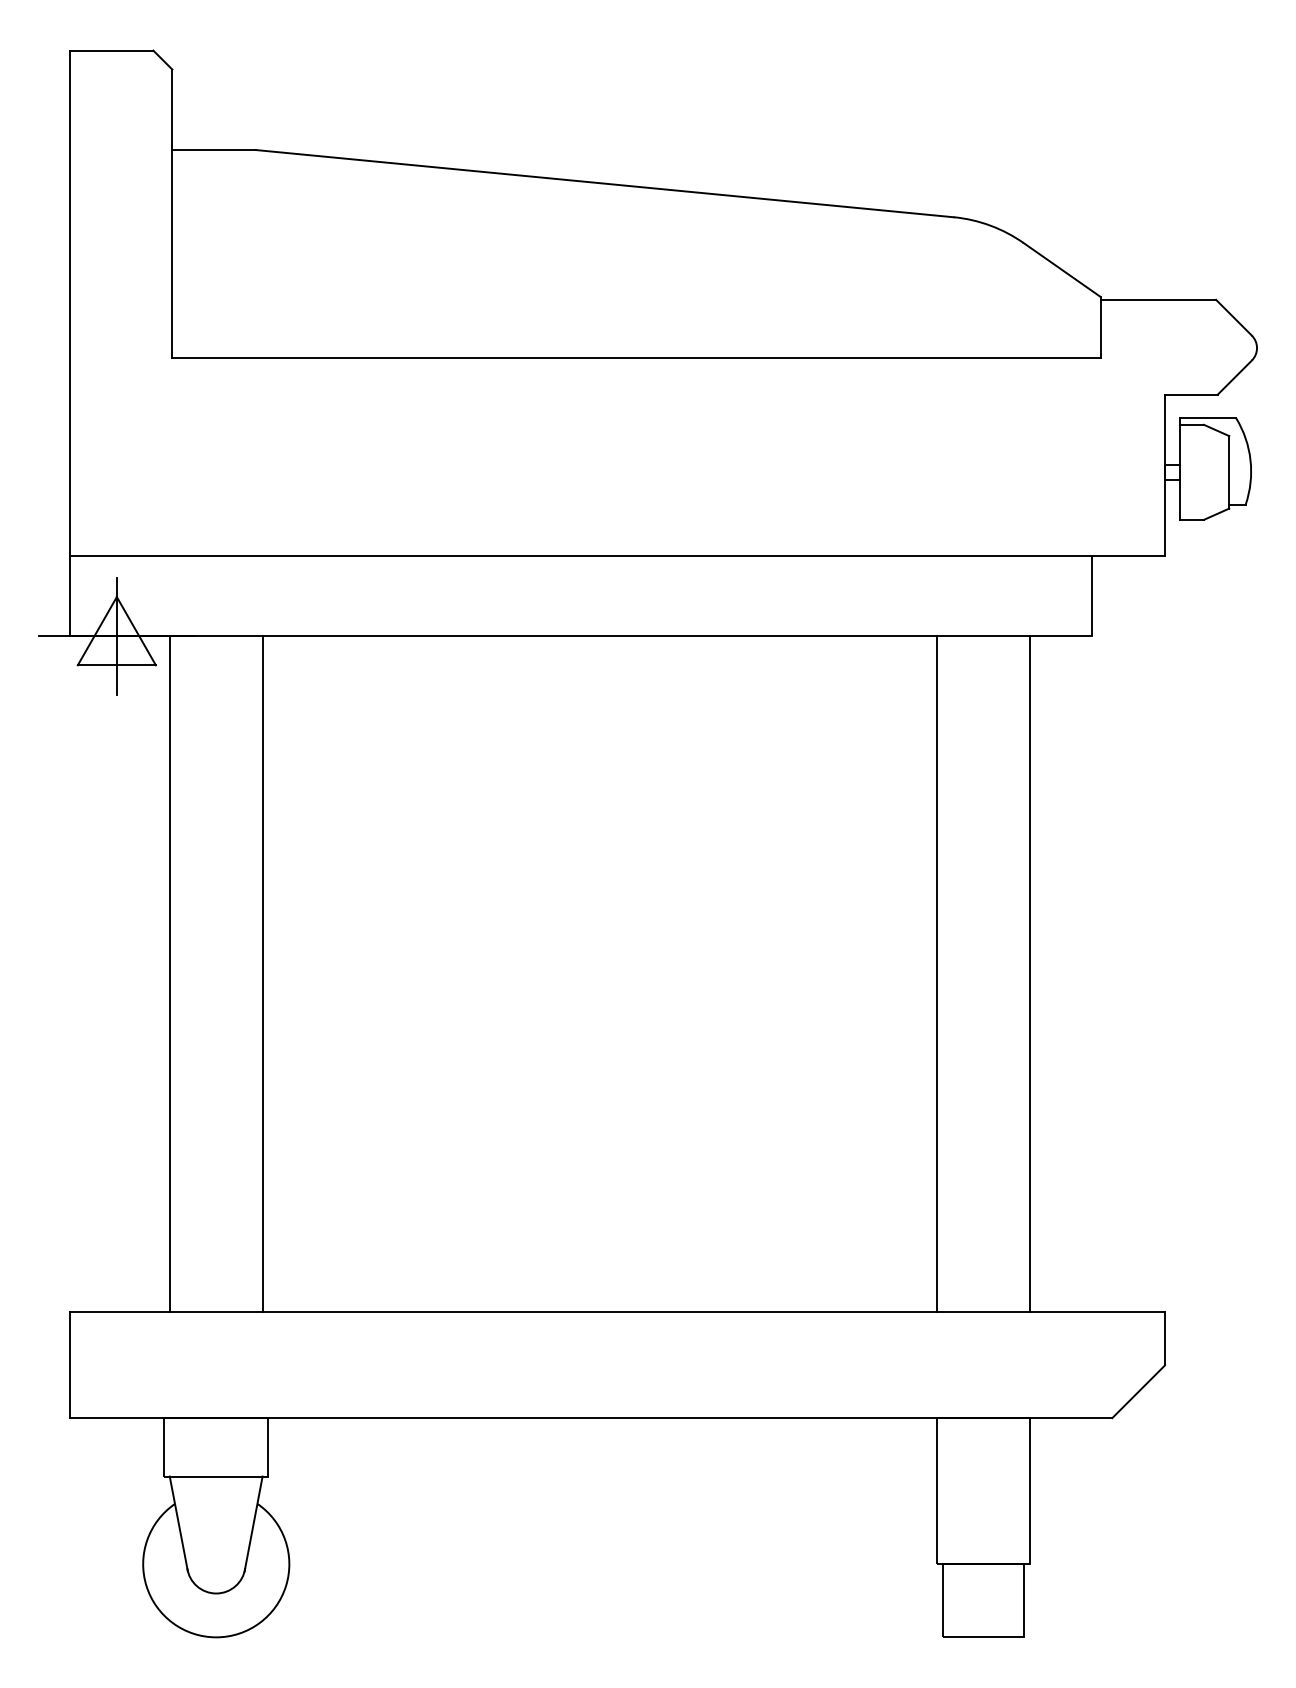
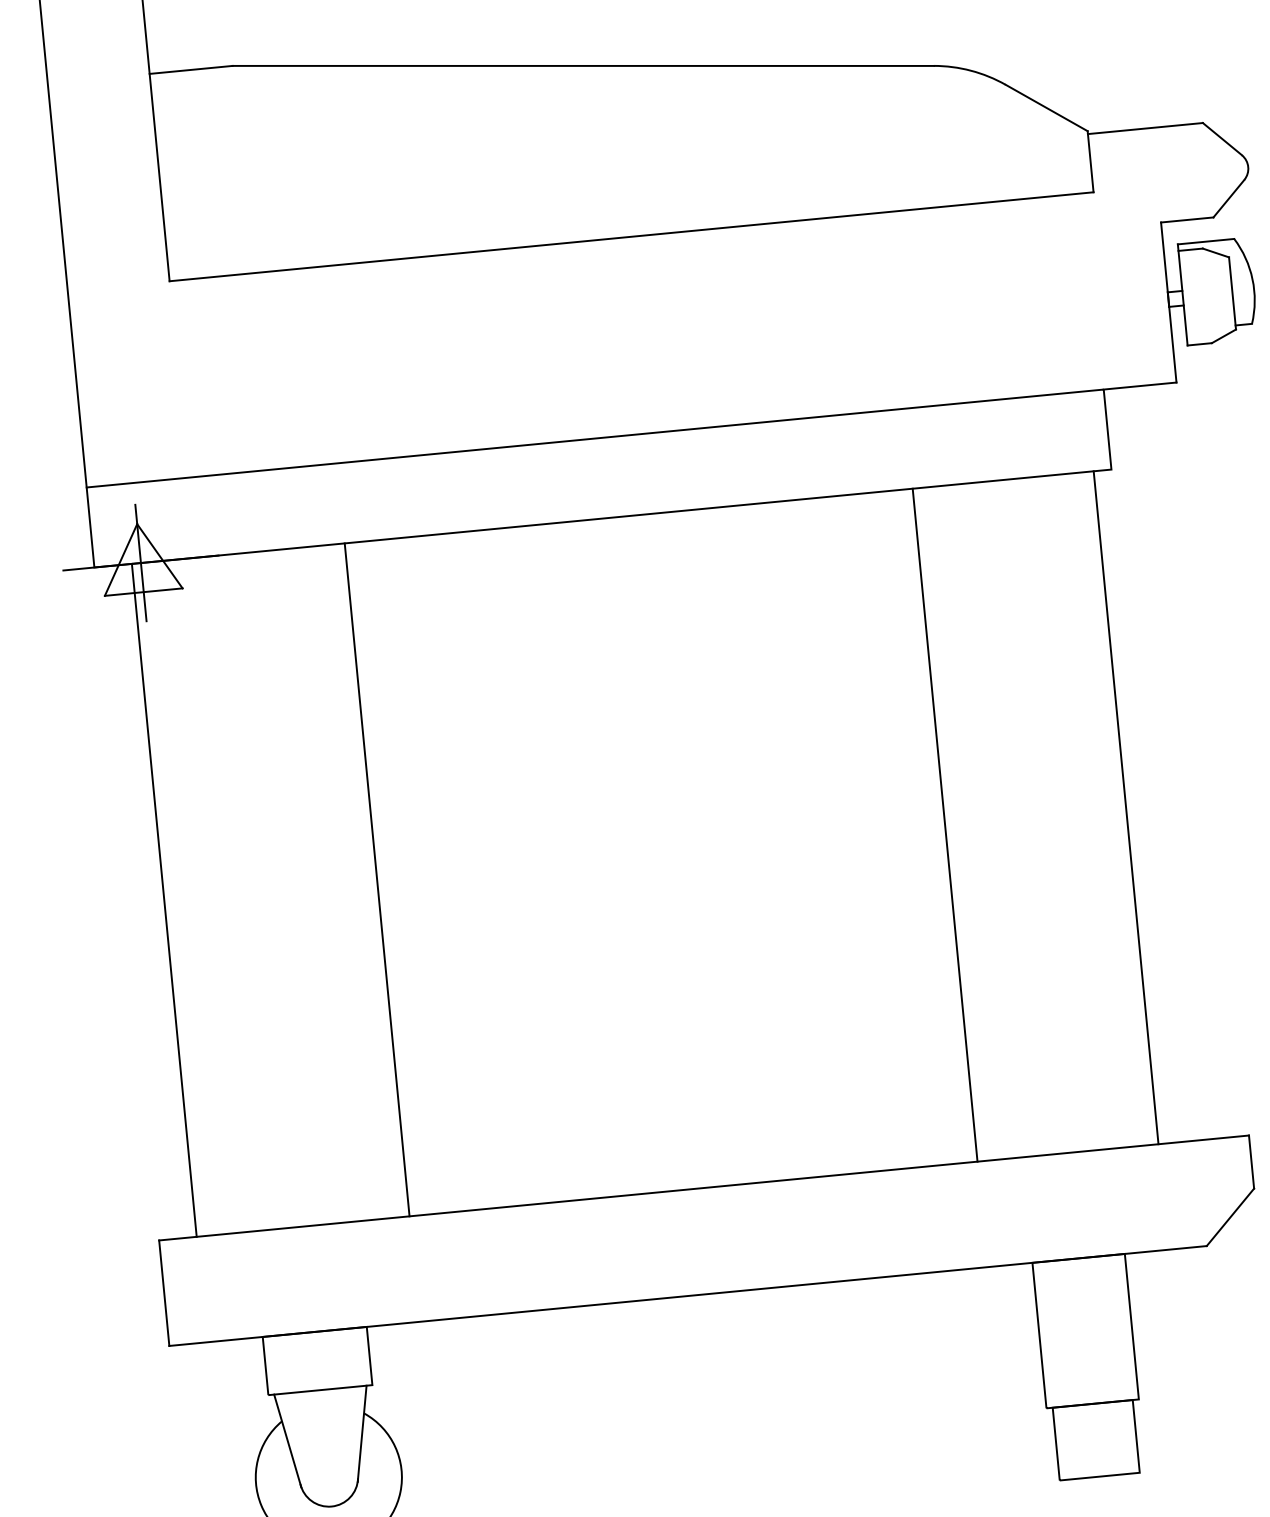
line: (169, 974) -> (164, 900), moved
line: (262, 974) -> (377, 880), moved
line: (937, 974) -> (945, 825), moved
line: (1030, 974) -> (1126, 808), moved

